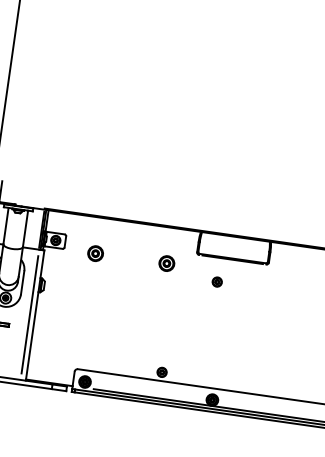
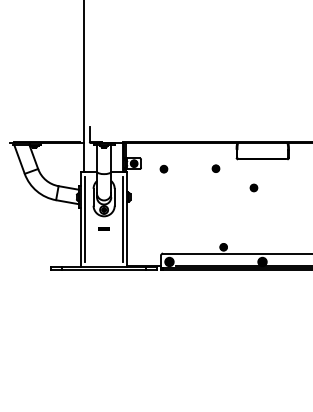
part: (94, 254) -> (163, 169), size x0.62
part: (166, 262) -> (215, 168), size x0.62
part: (216, 281) -> (253, 187), moved

